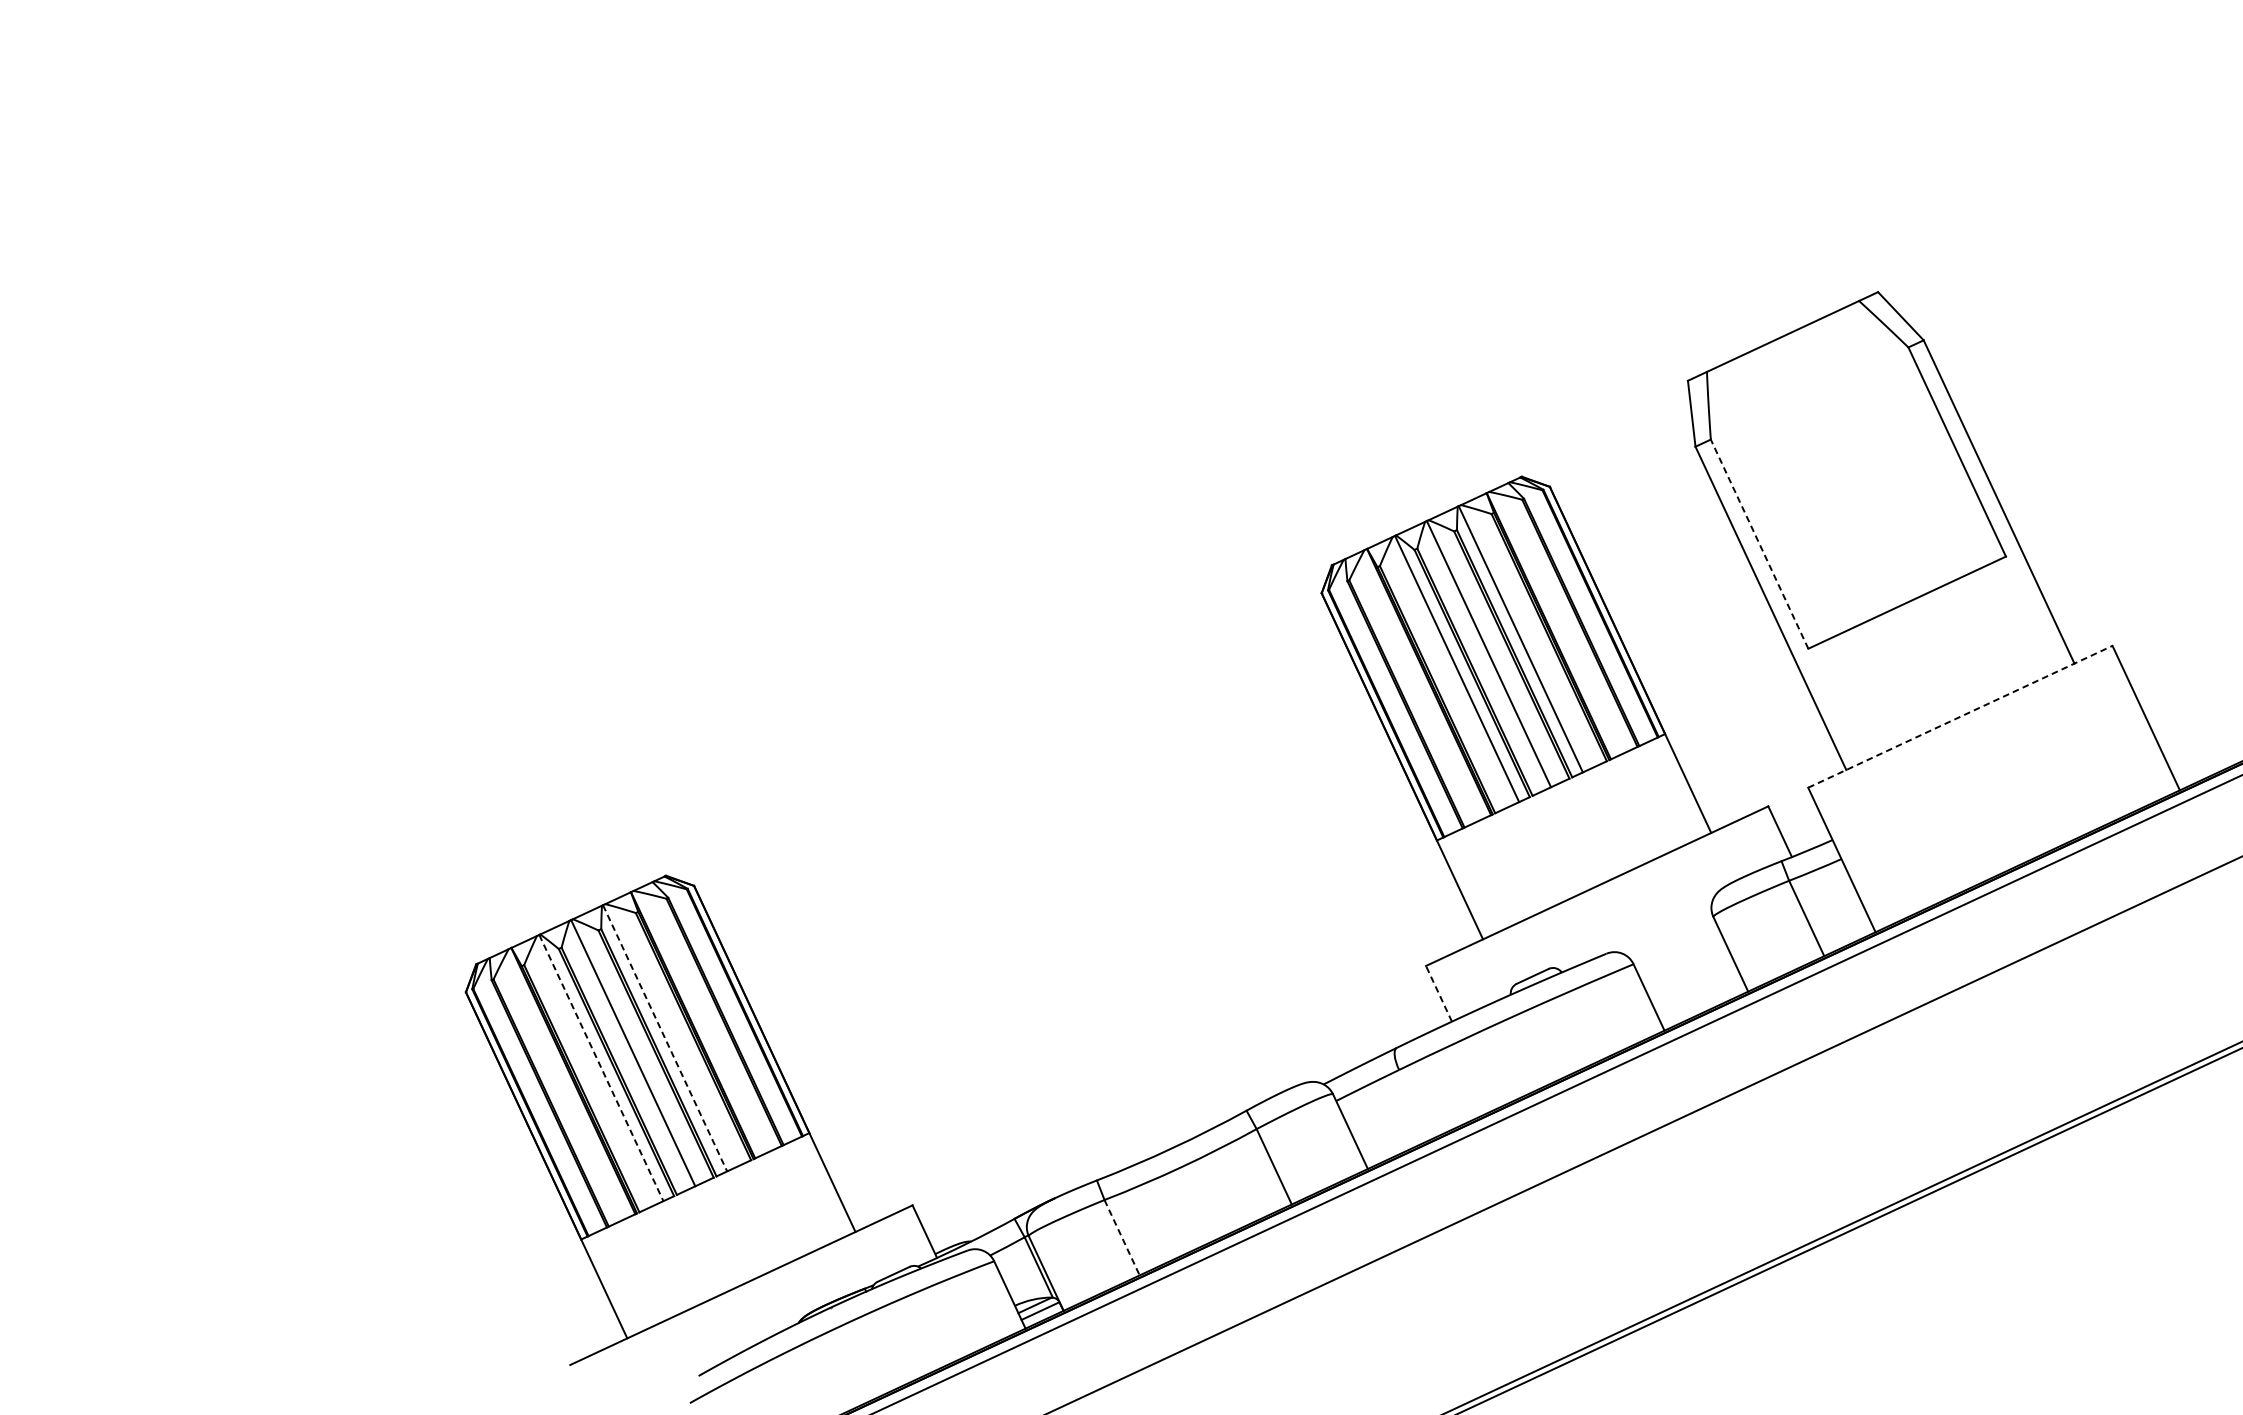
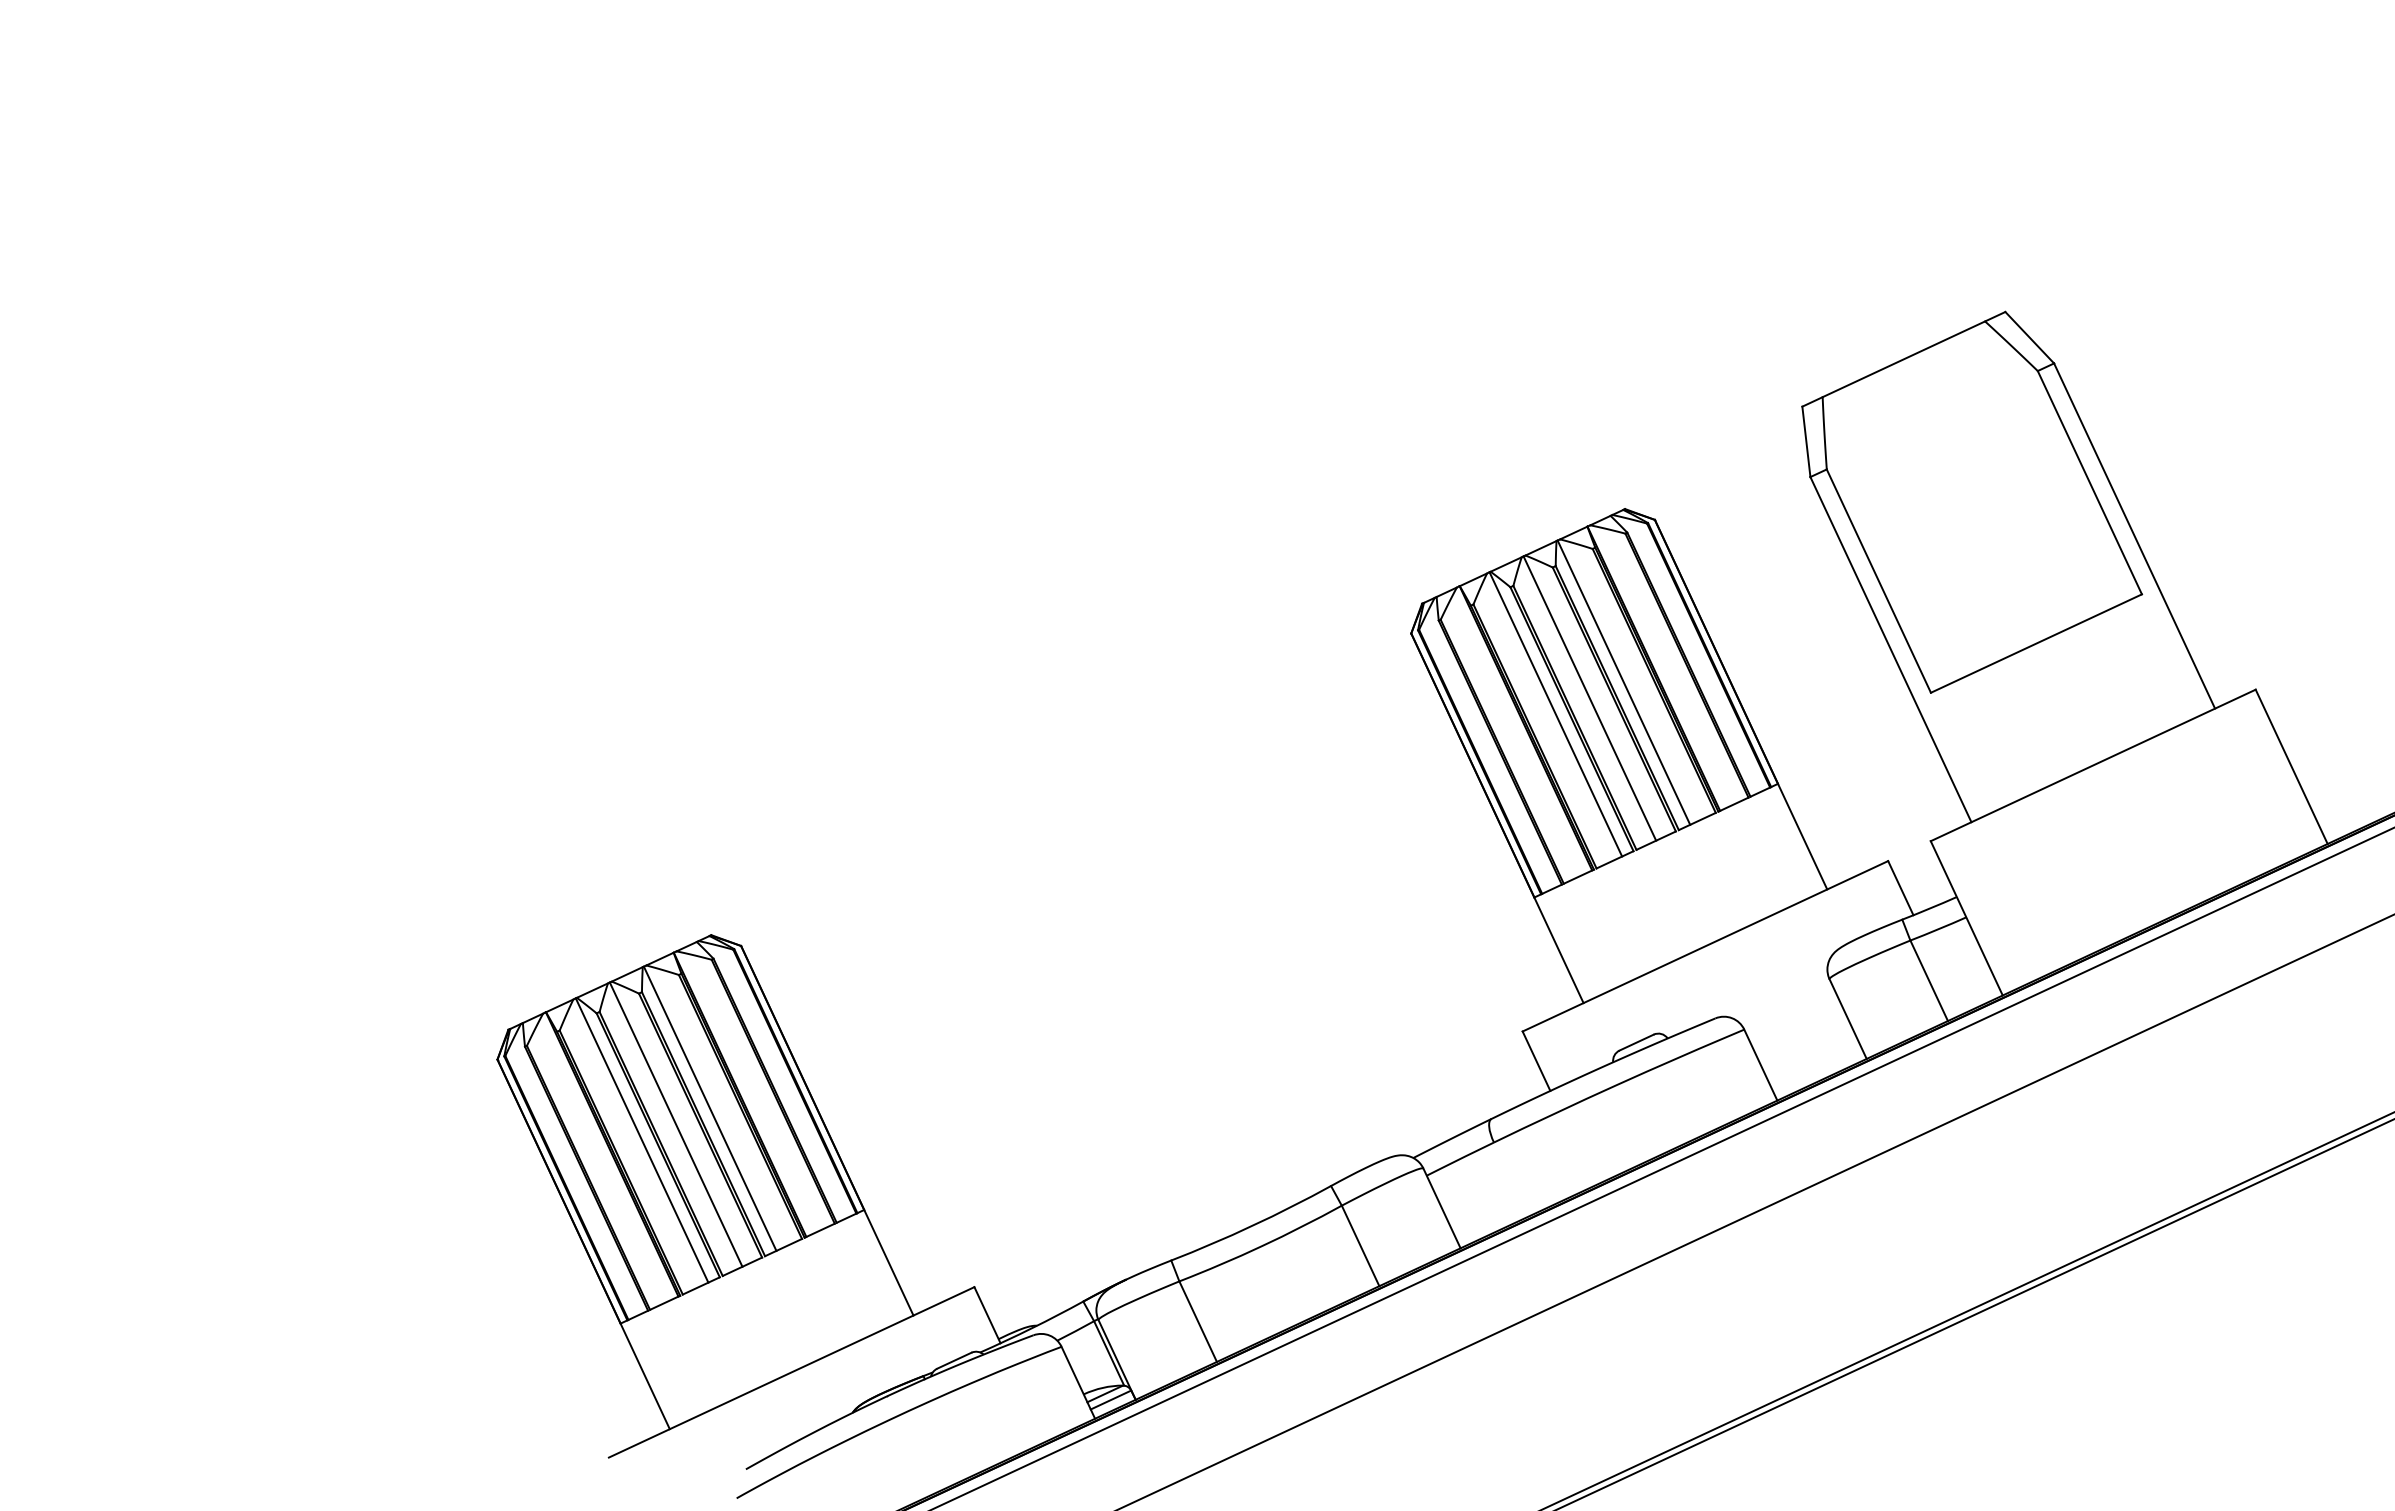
line: (1759, 543) -> (1878, 580), dashed -> solid
line: (1960, 716) -> (2093, 765), dashed -> solid
line: (1438, 994) -> (1536, 1061), dashed -> solid
line: (665, 1038) -> (710, 1108), dashed -> solid
line: (601, 1068) -> (642, 1140), dashed -> solid
line: (1122, 1238) -> (1198, 1322), dashed -> solid

